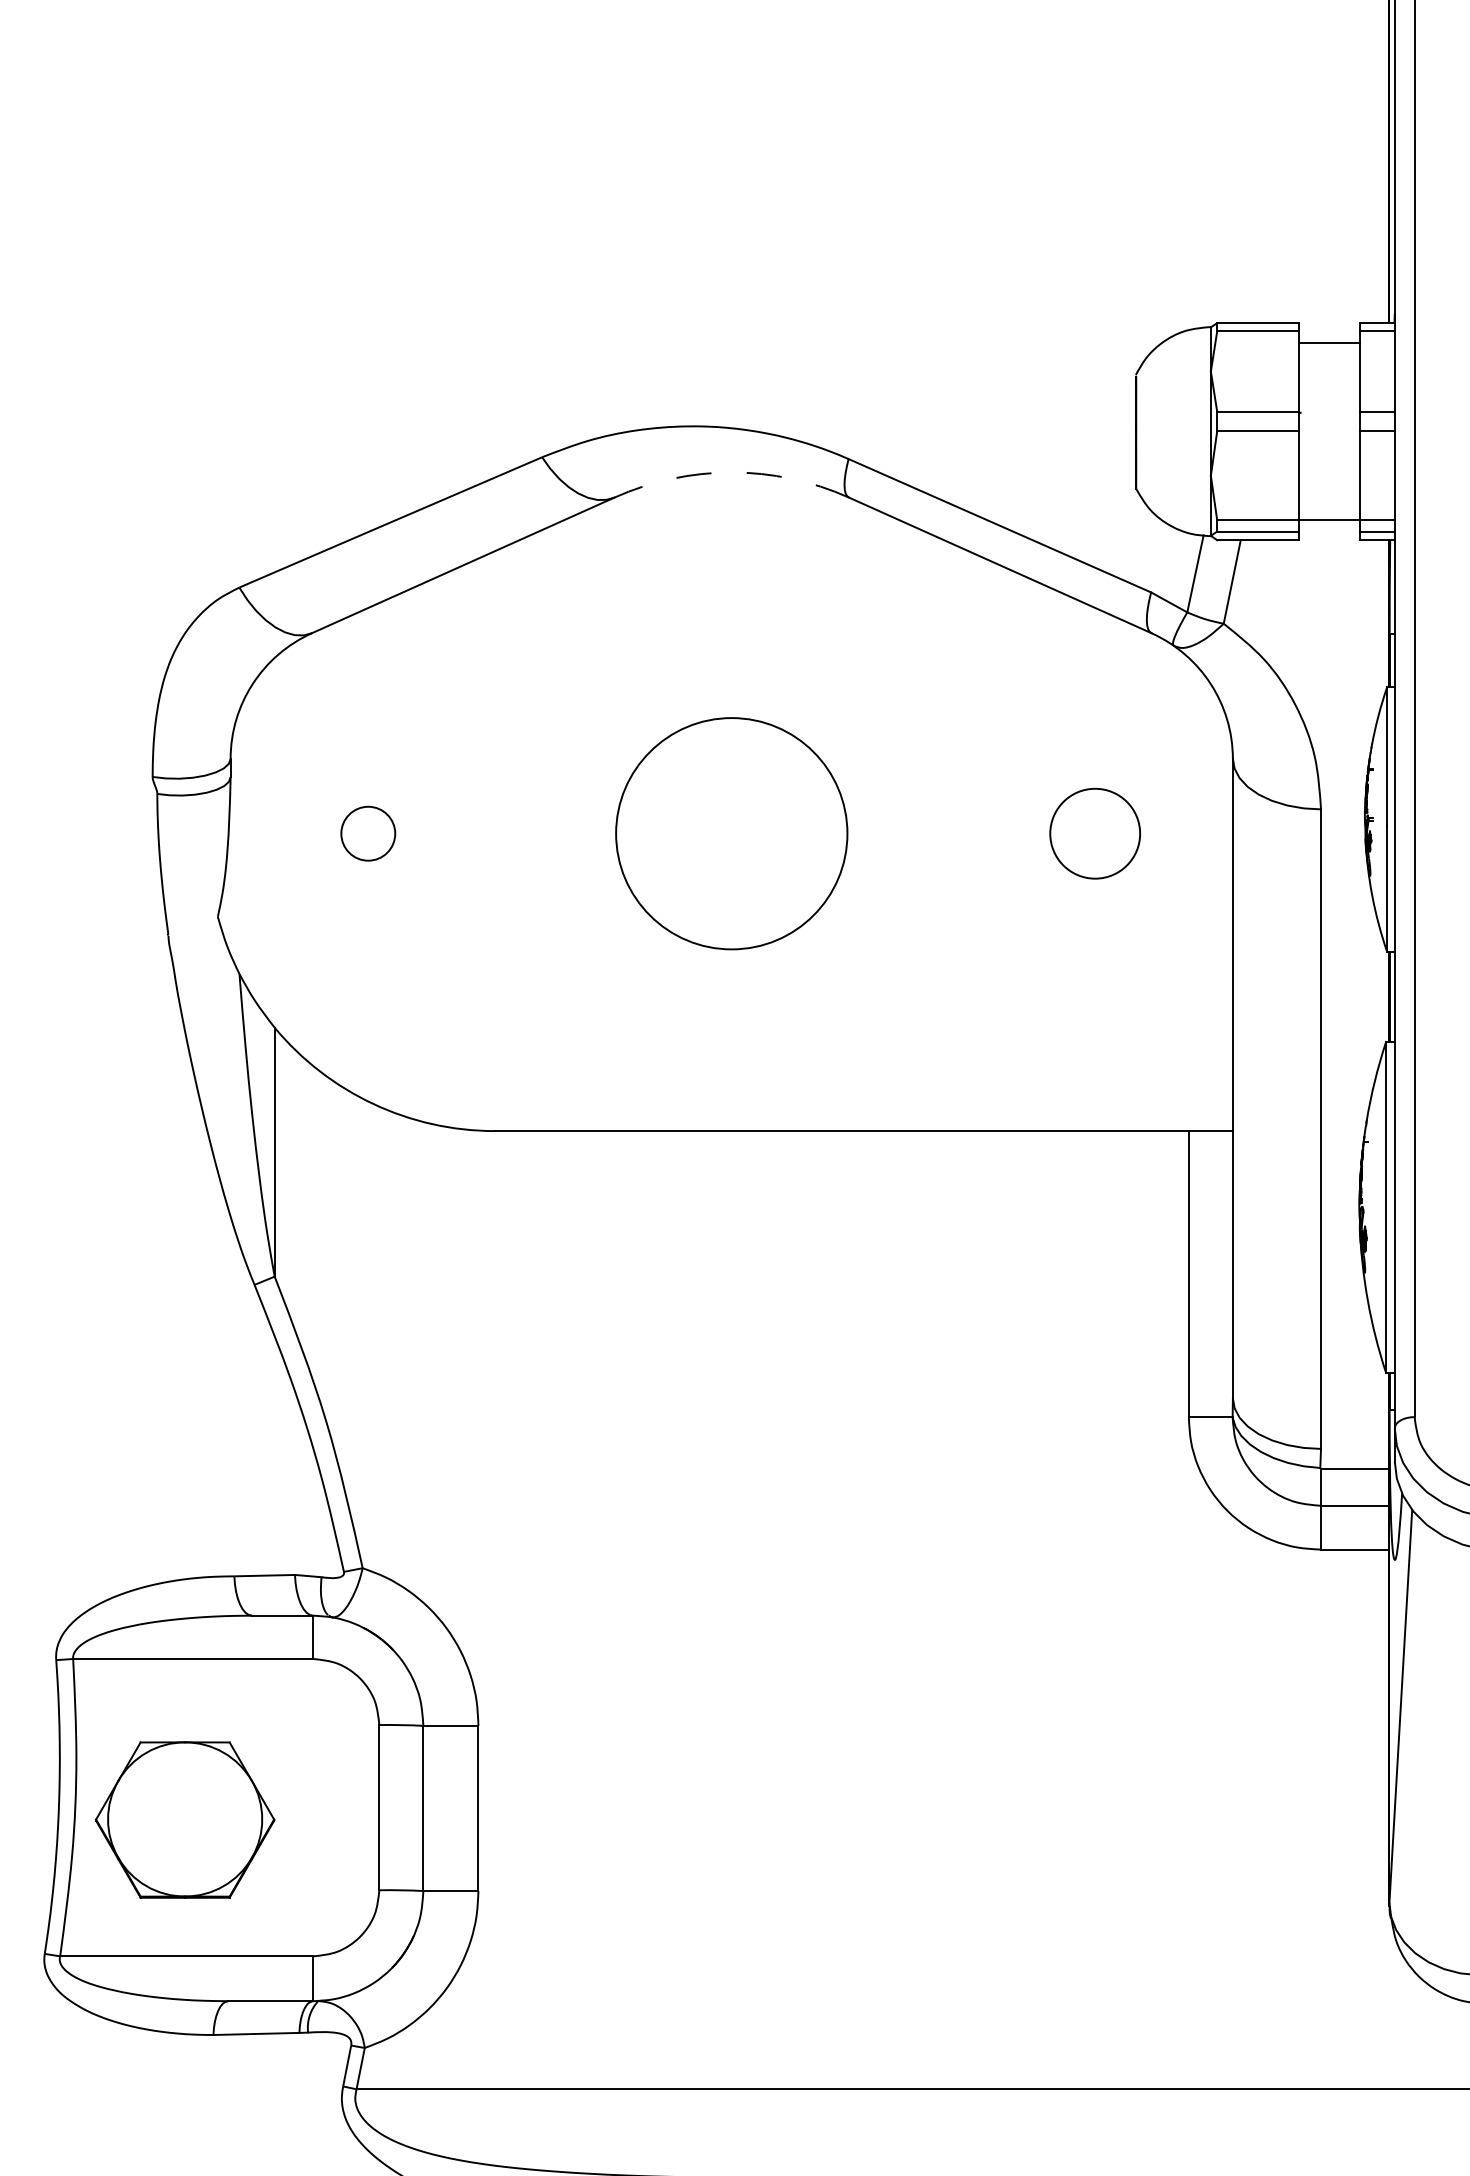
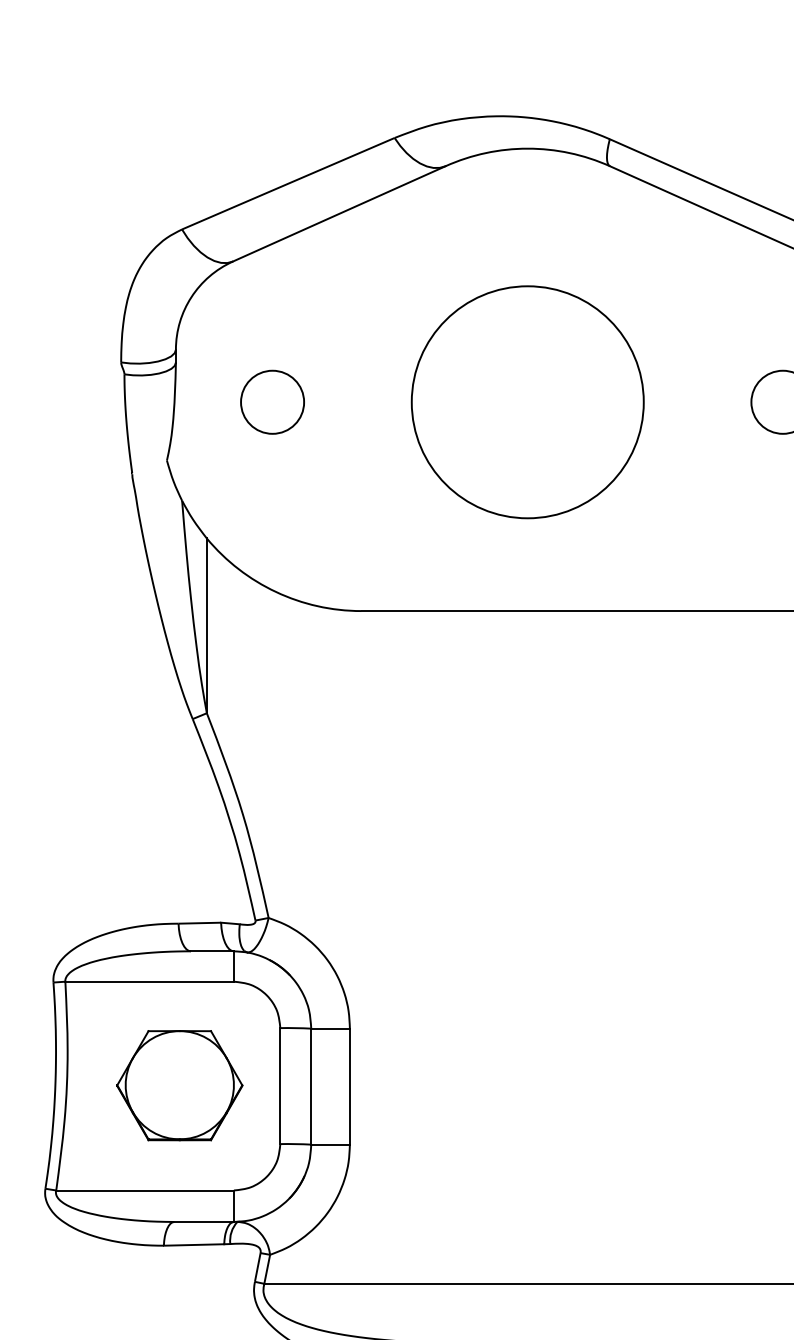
arc: (731, 472) -> (527, 148), dashed -> solid
circle: (368, 833) -> (272, 402), size x1.67
circle: (731, 833) -> (527, 402), size x1.43
part: (185, 1819) -> (180, 1085), moved

